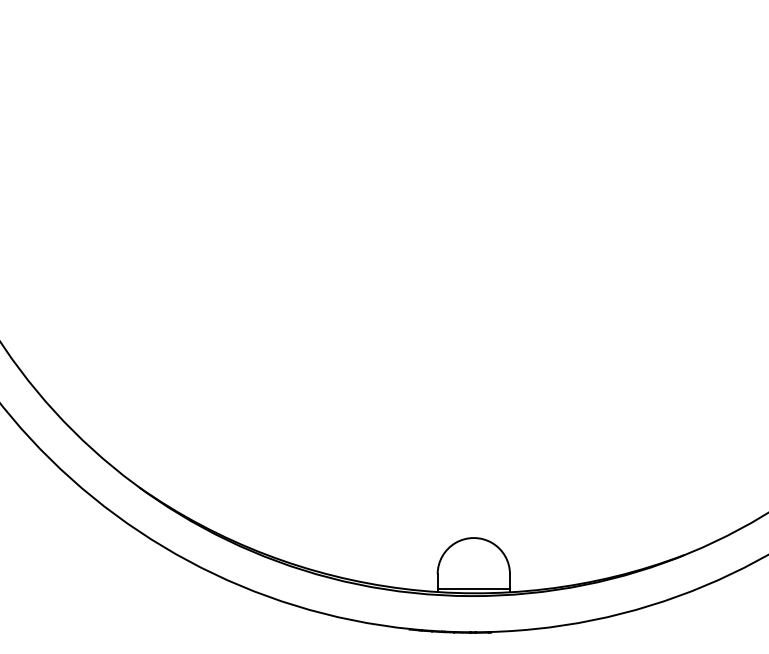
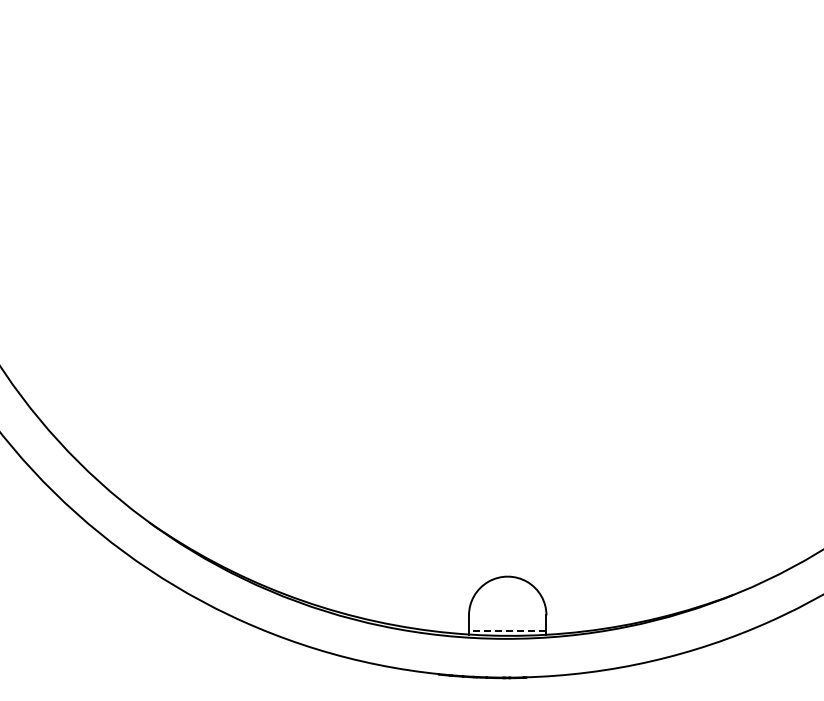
line: (473, 588) -> (507, 630), solid -> dashed

